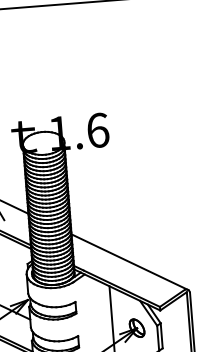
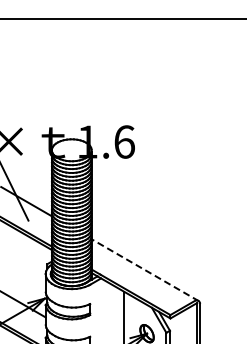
line: (129, 261) -> (144, 269), solid -> dashed

